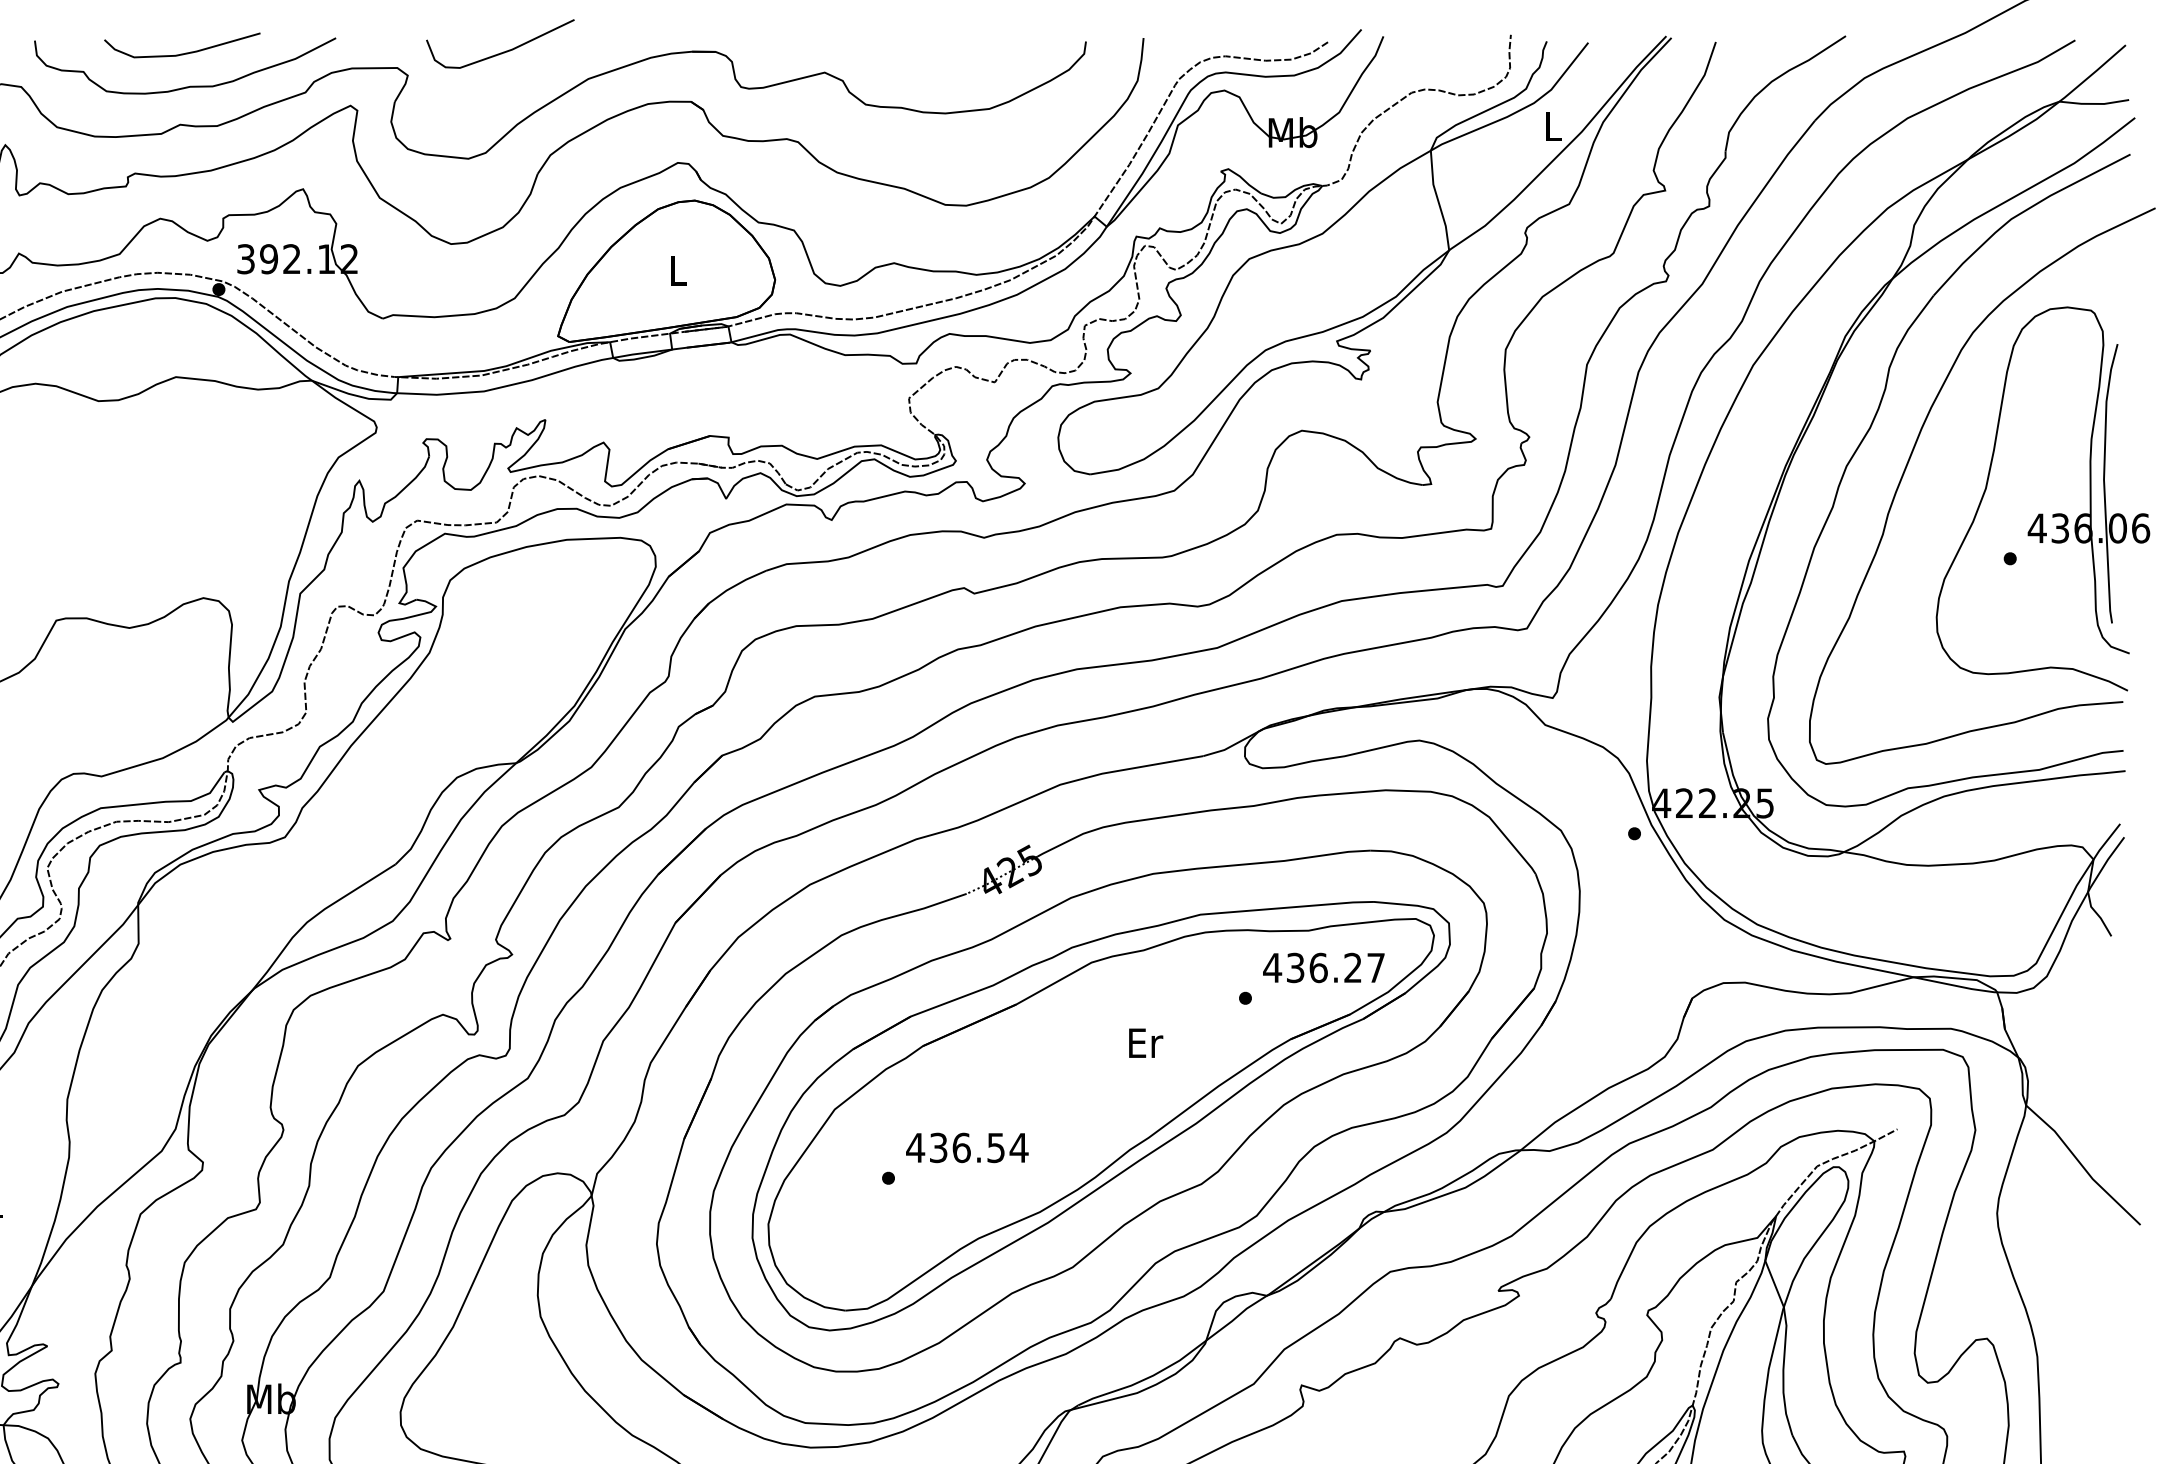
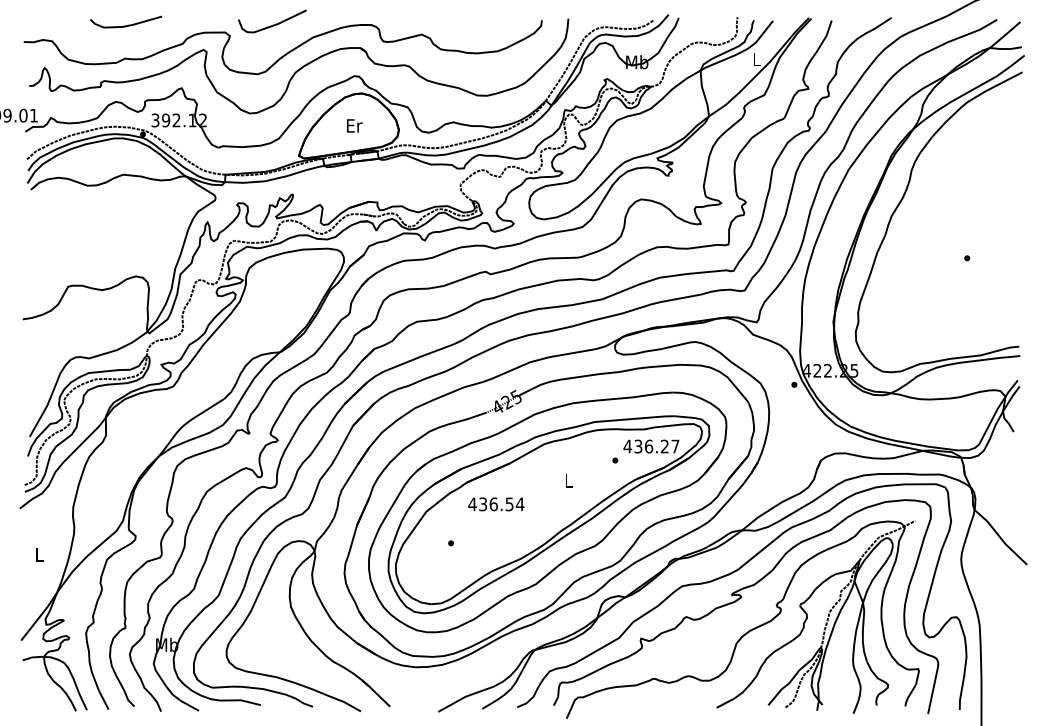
curve: (185, 85) -> (127, 40), removed
text: (678, 270) -> (354, 125), L -> Er
part: (1982, 485) -> (954, 224), removed
text: (1145, 1041) -> (569, 480), Er -> L
text: (967, 1148) -> (496, 504), moved

